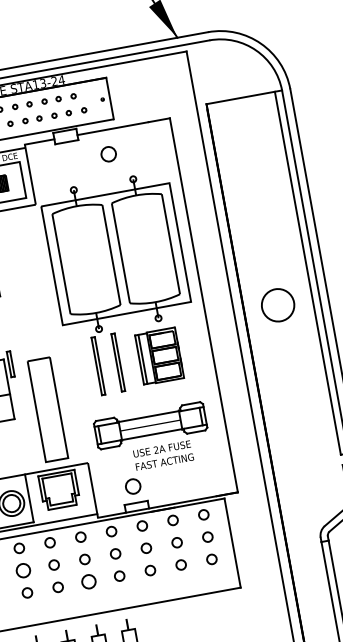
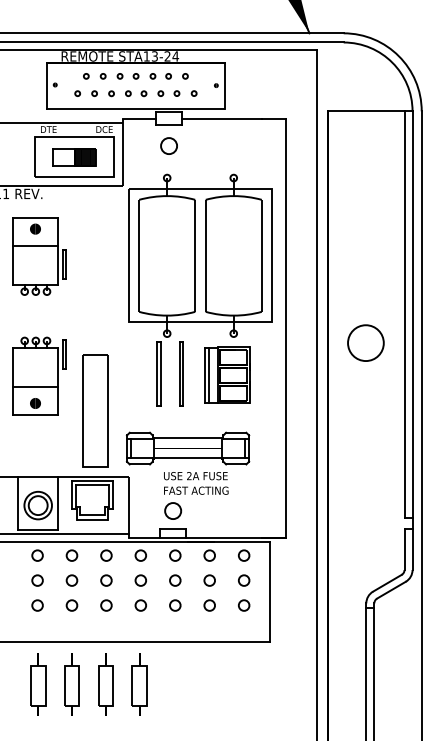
circle: (108, 153) -> (168, 145), moved
part: (152, 438) -> (187, 462), moved
circle: (23, 570) -> (37, 580), size x0.71
circle: (88, 581) -> (106, 605), size x0.71

